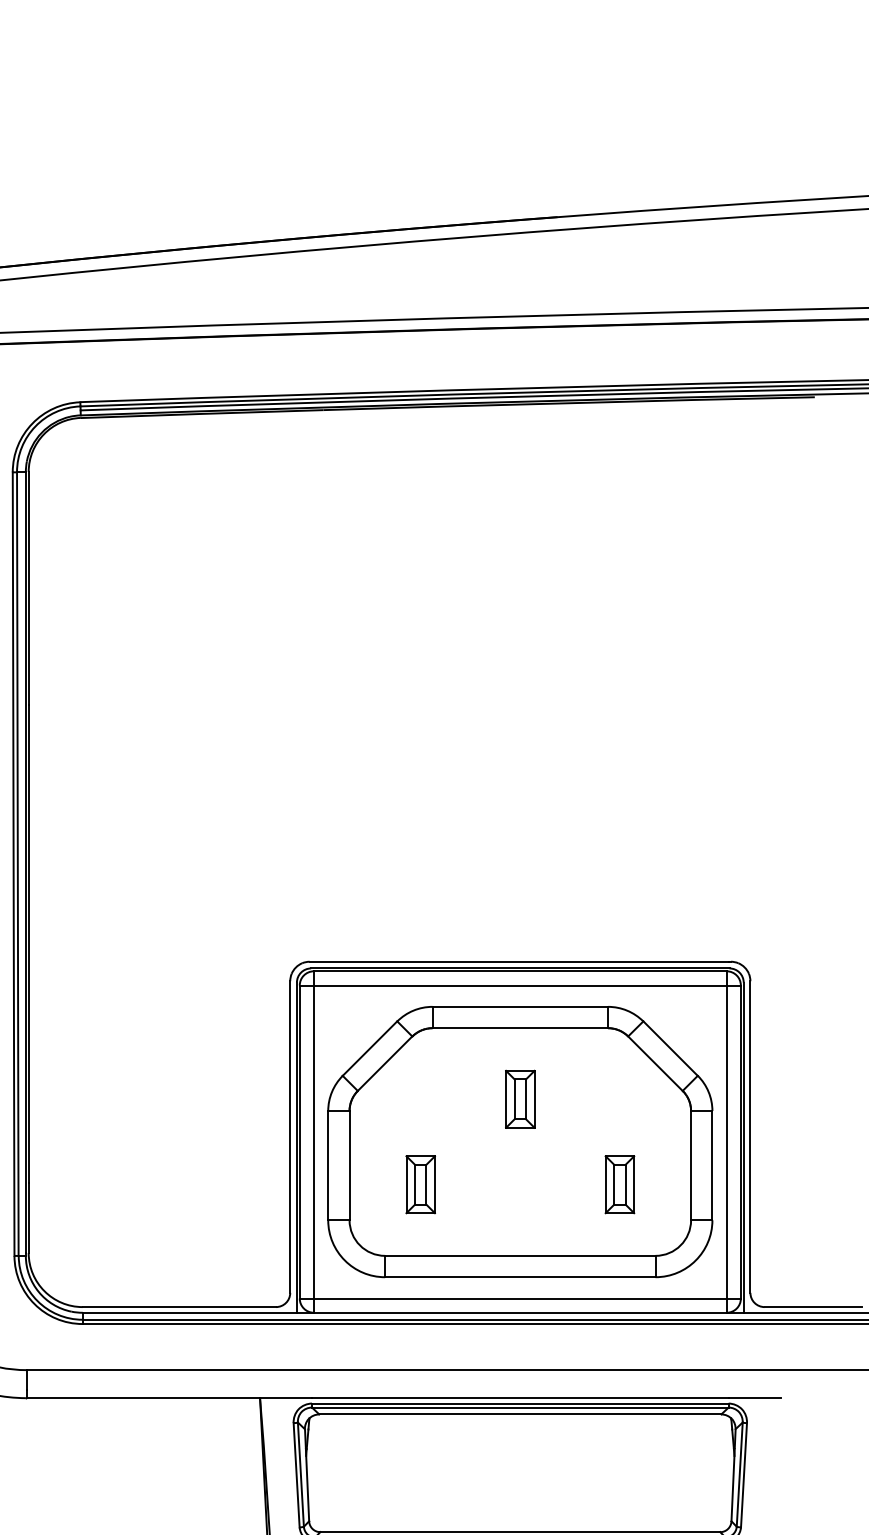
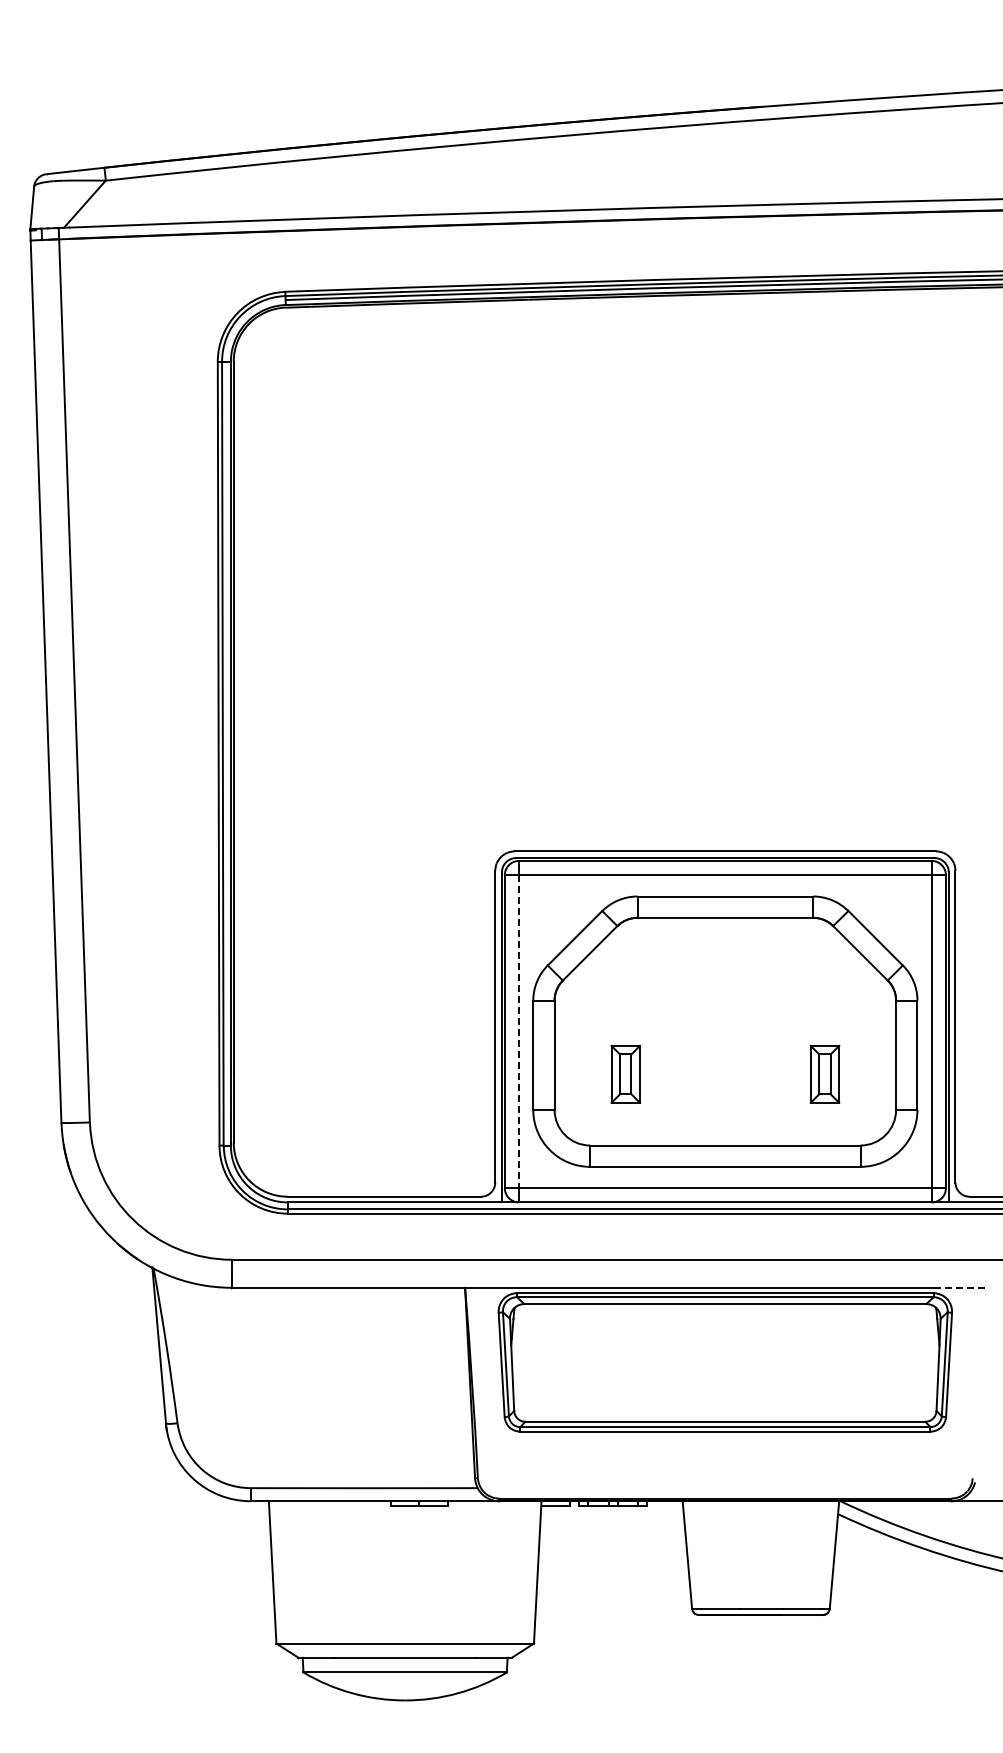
part: (520, 1098) -> (725, 988), removed
line: (314, 1141) -> (519, 1031), solid -> dashed
line: (754, 1397) -> (959, 1287), solid -> dashed

